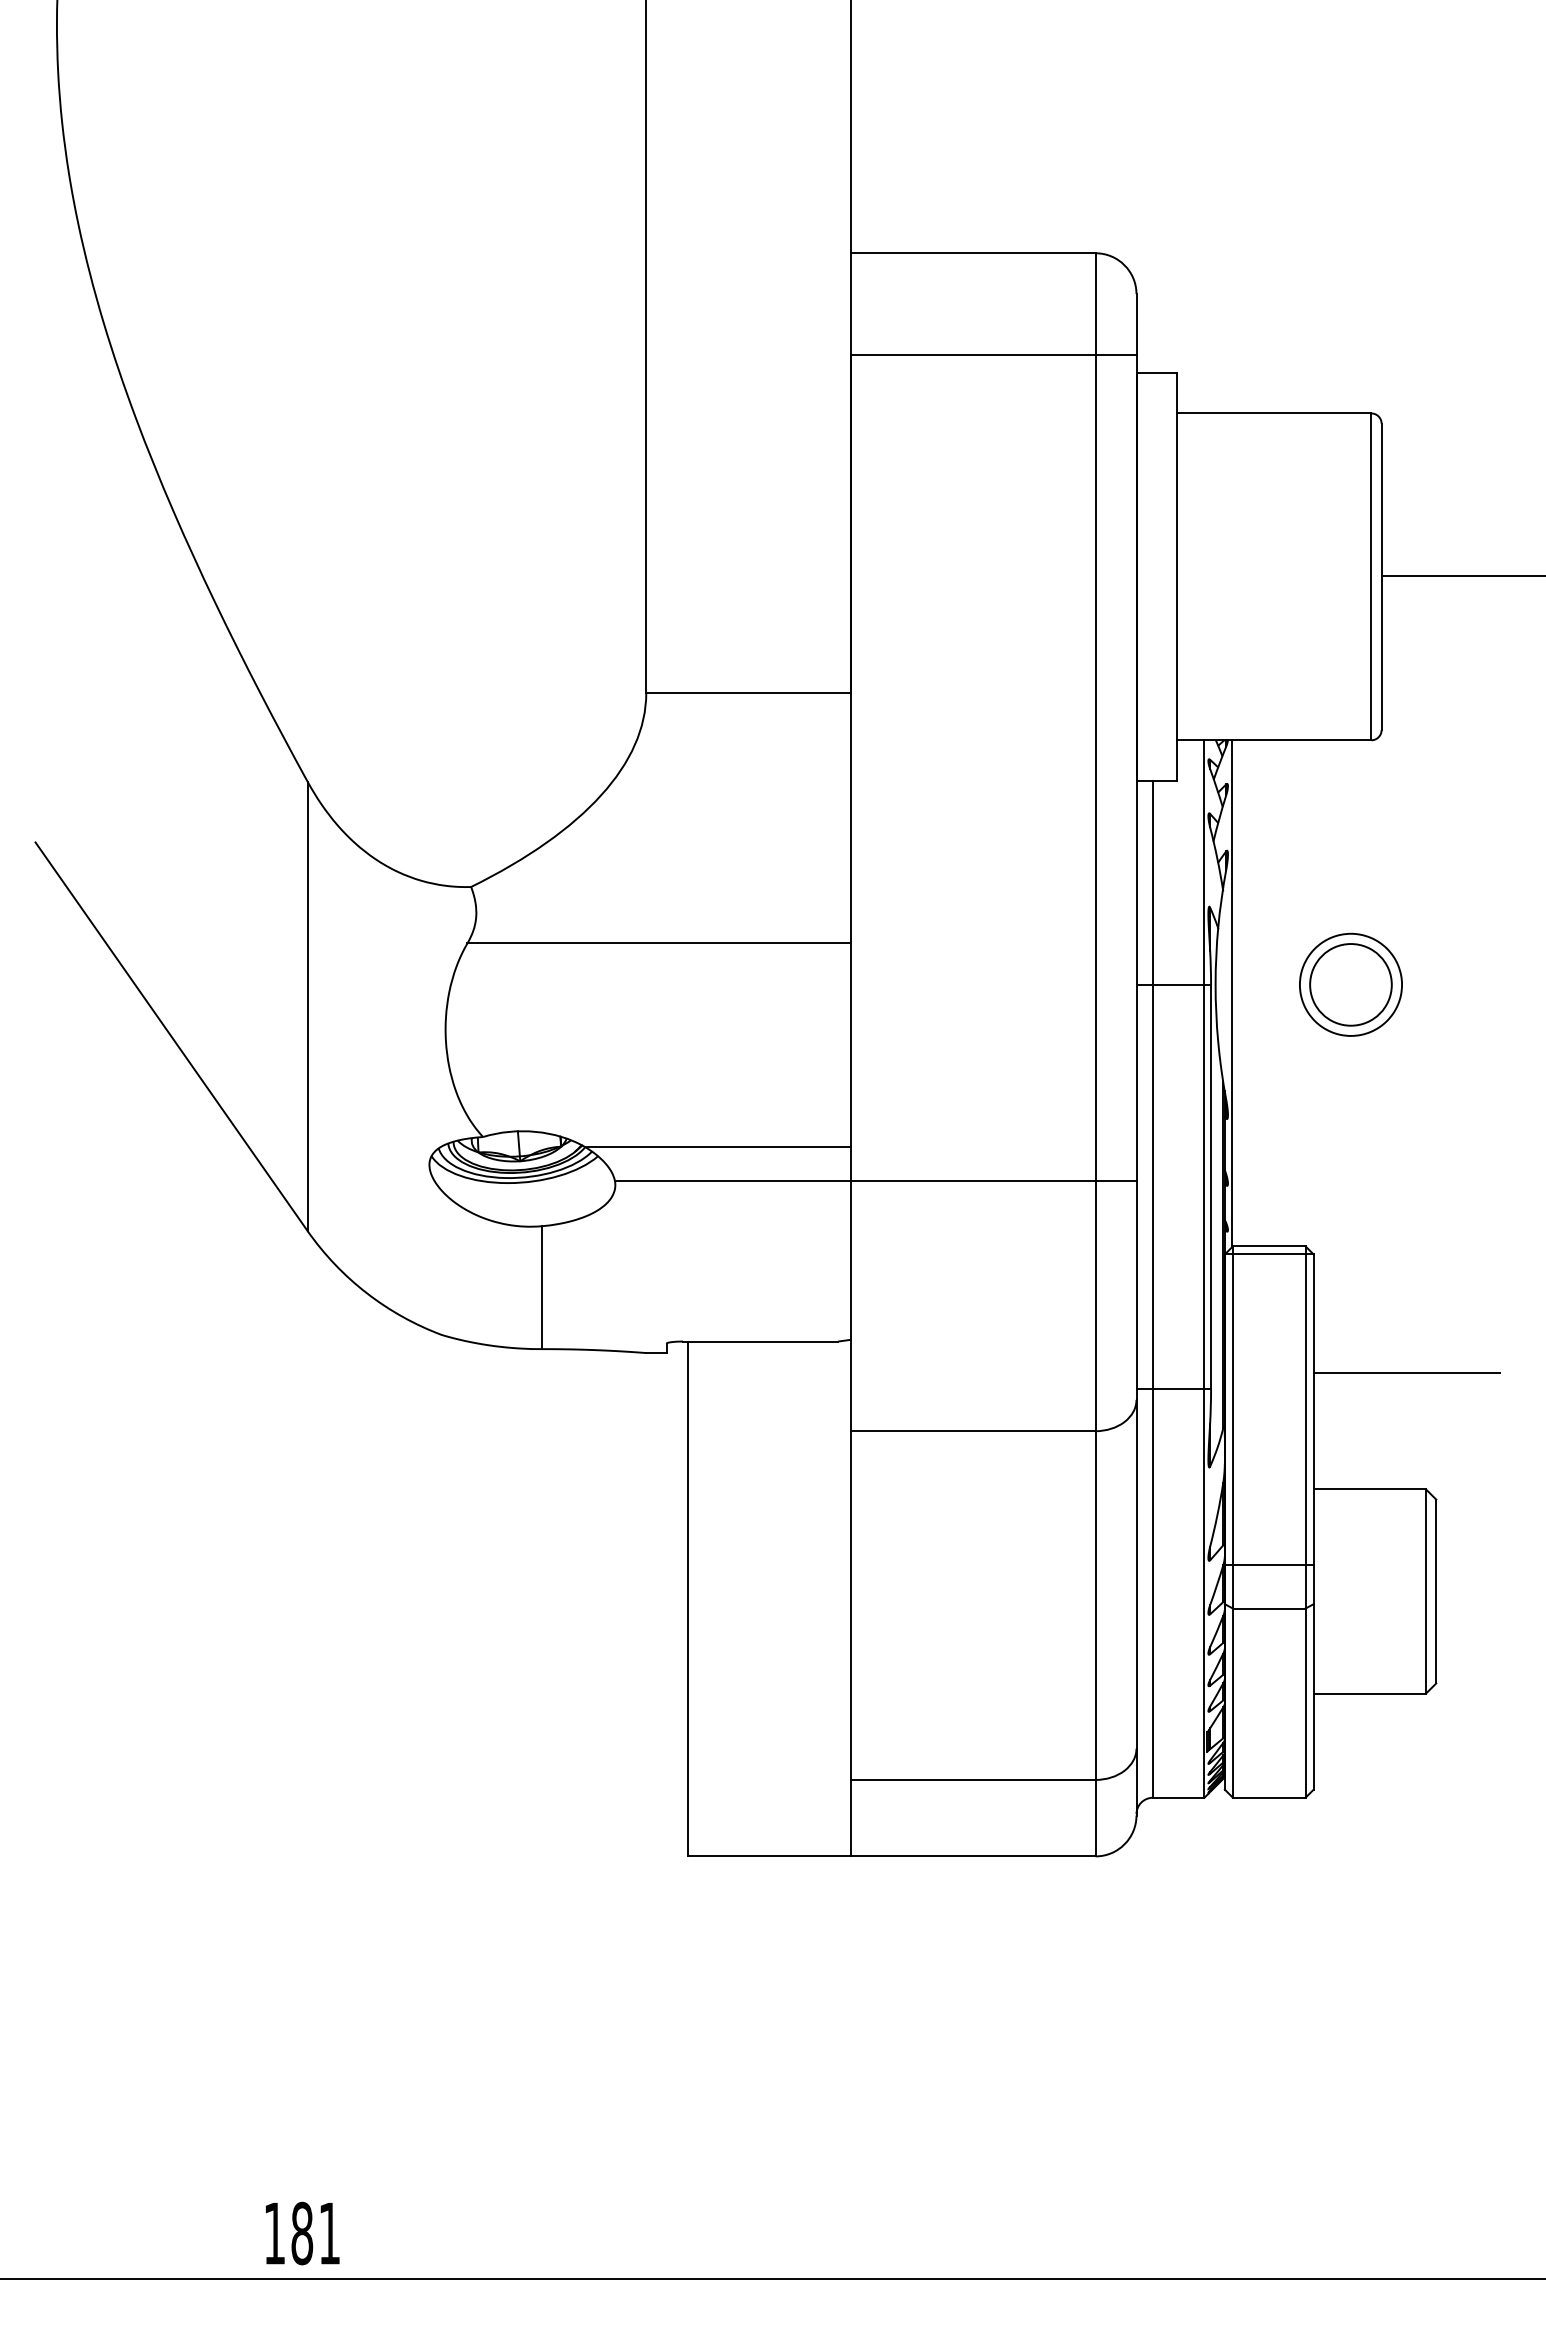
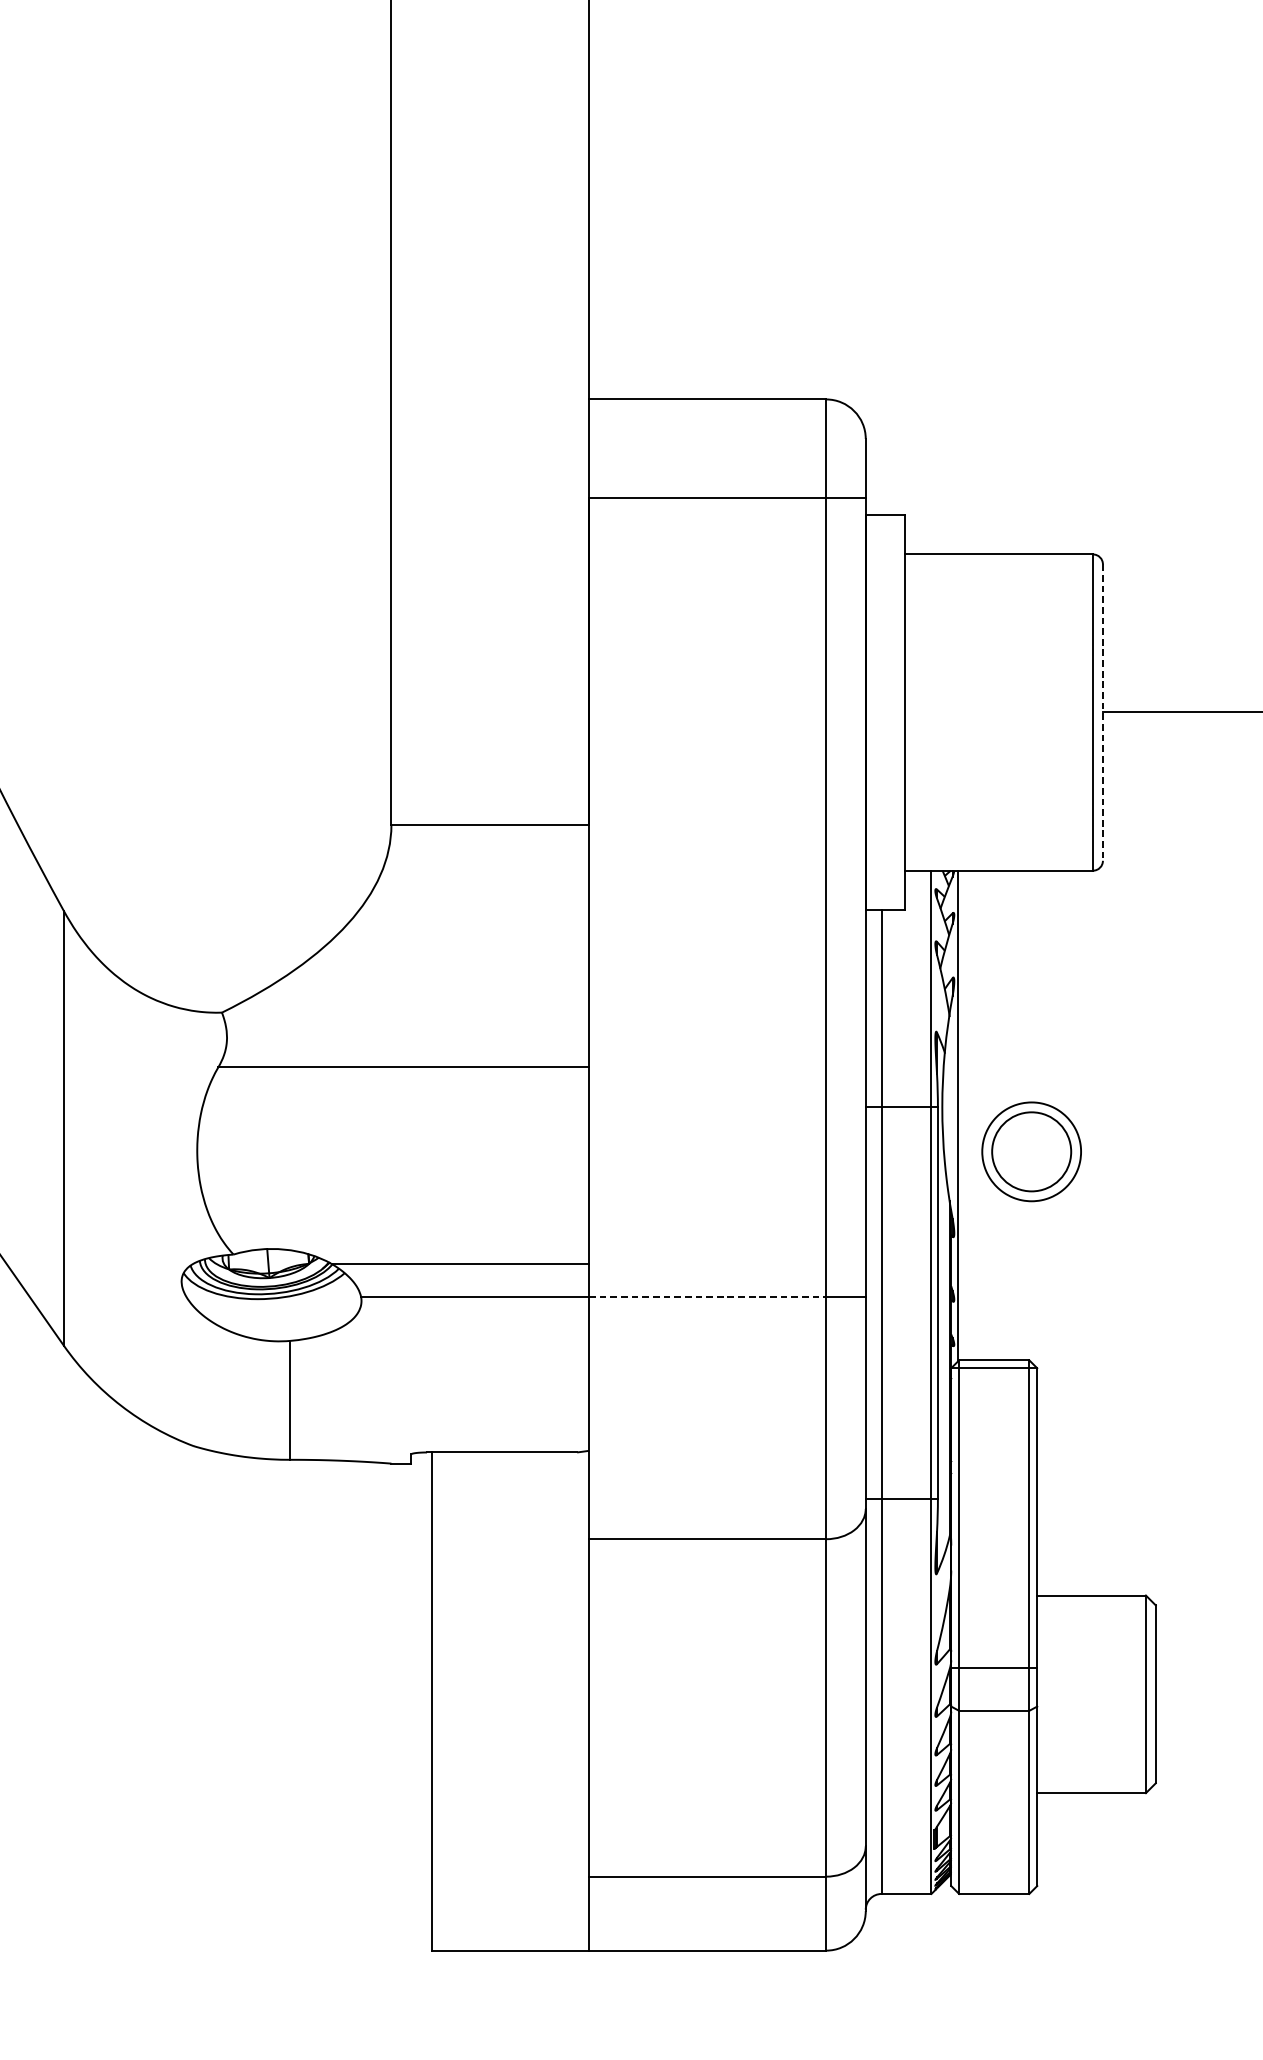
line: (1381, 577) -> (1102, 713), solid -> dashed
part: (1350, 984) -> (1031, 1151), moved
line: (973, 1180) -> (708, 1296), solid -> dashed
line: (1406, 1372) -> (1127, 1482), removed

